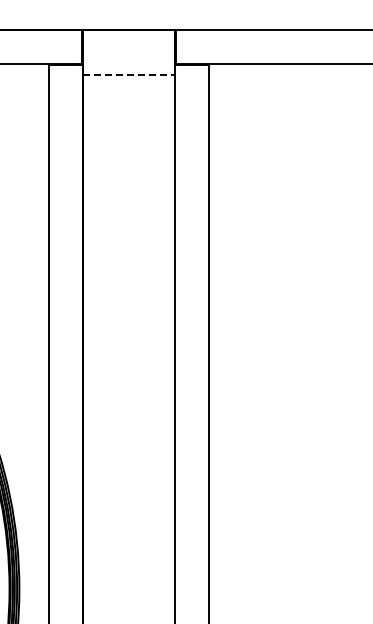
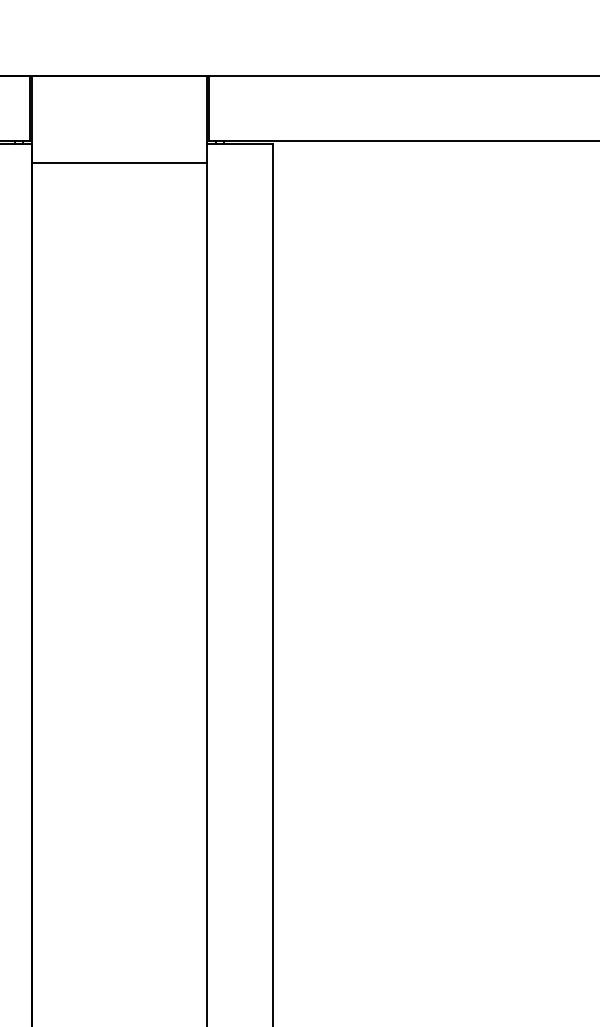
line: (129, 75) -> (120, 163), dashed -> solid

